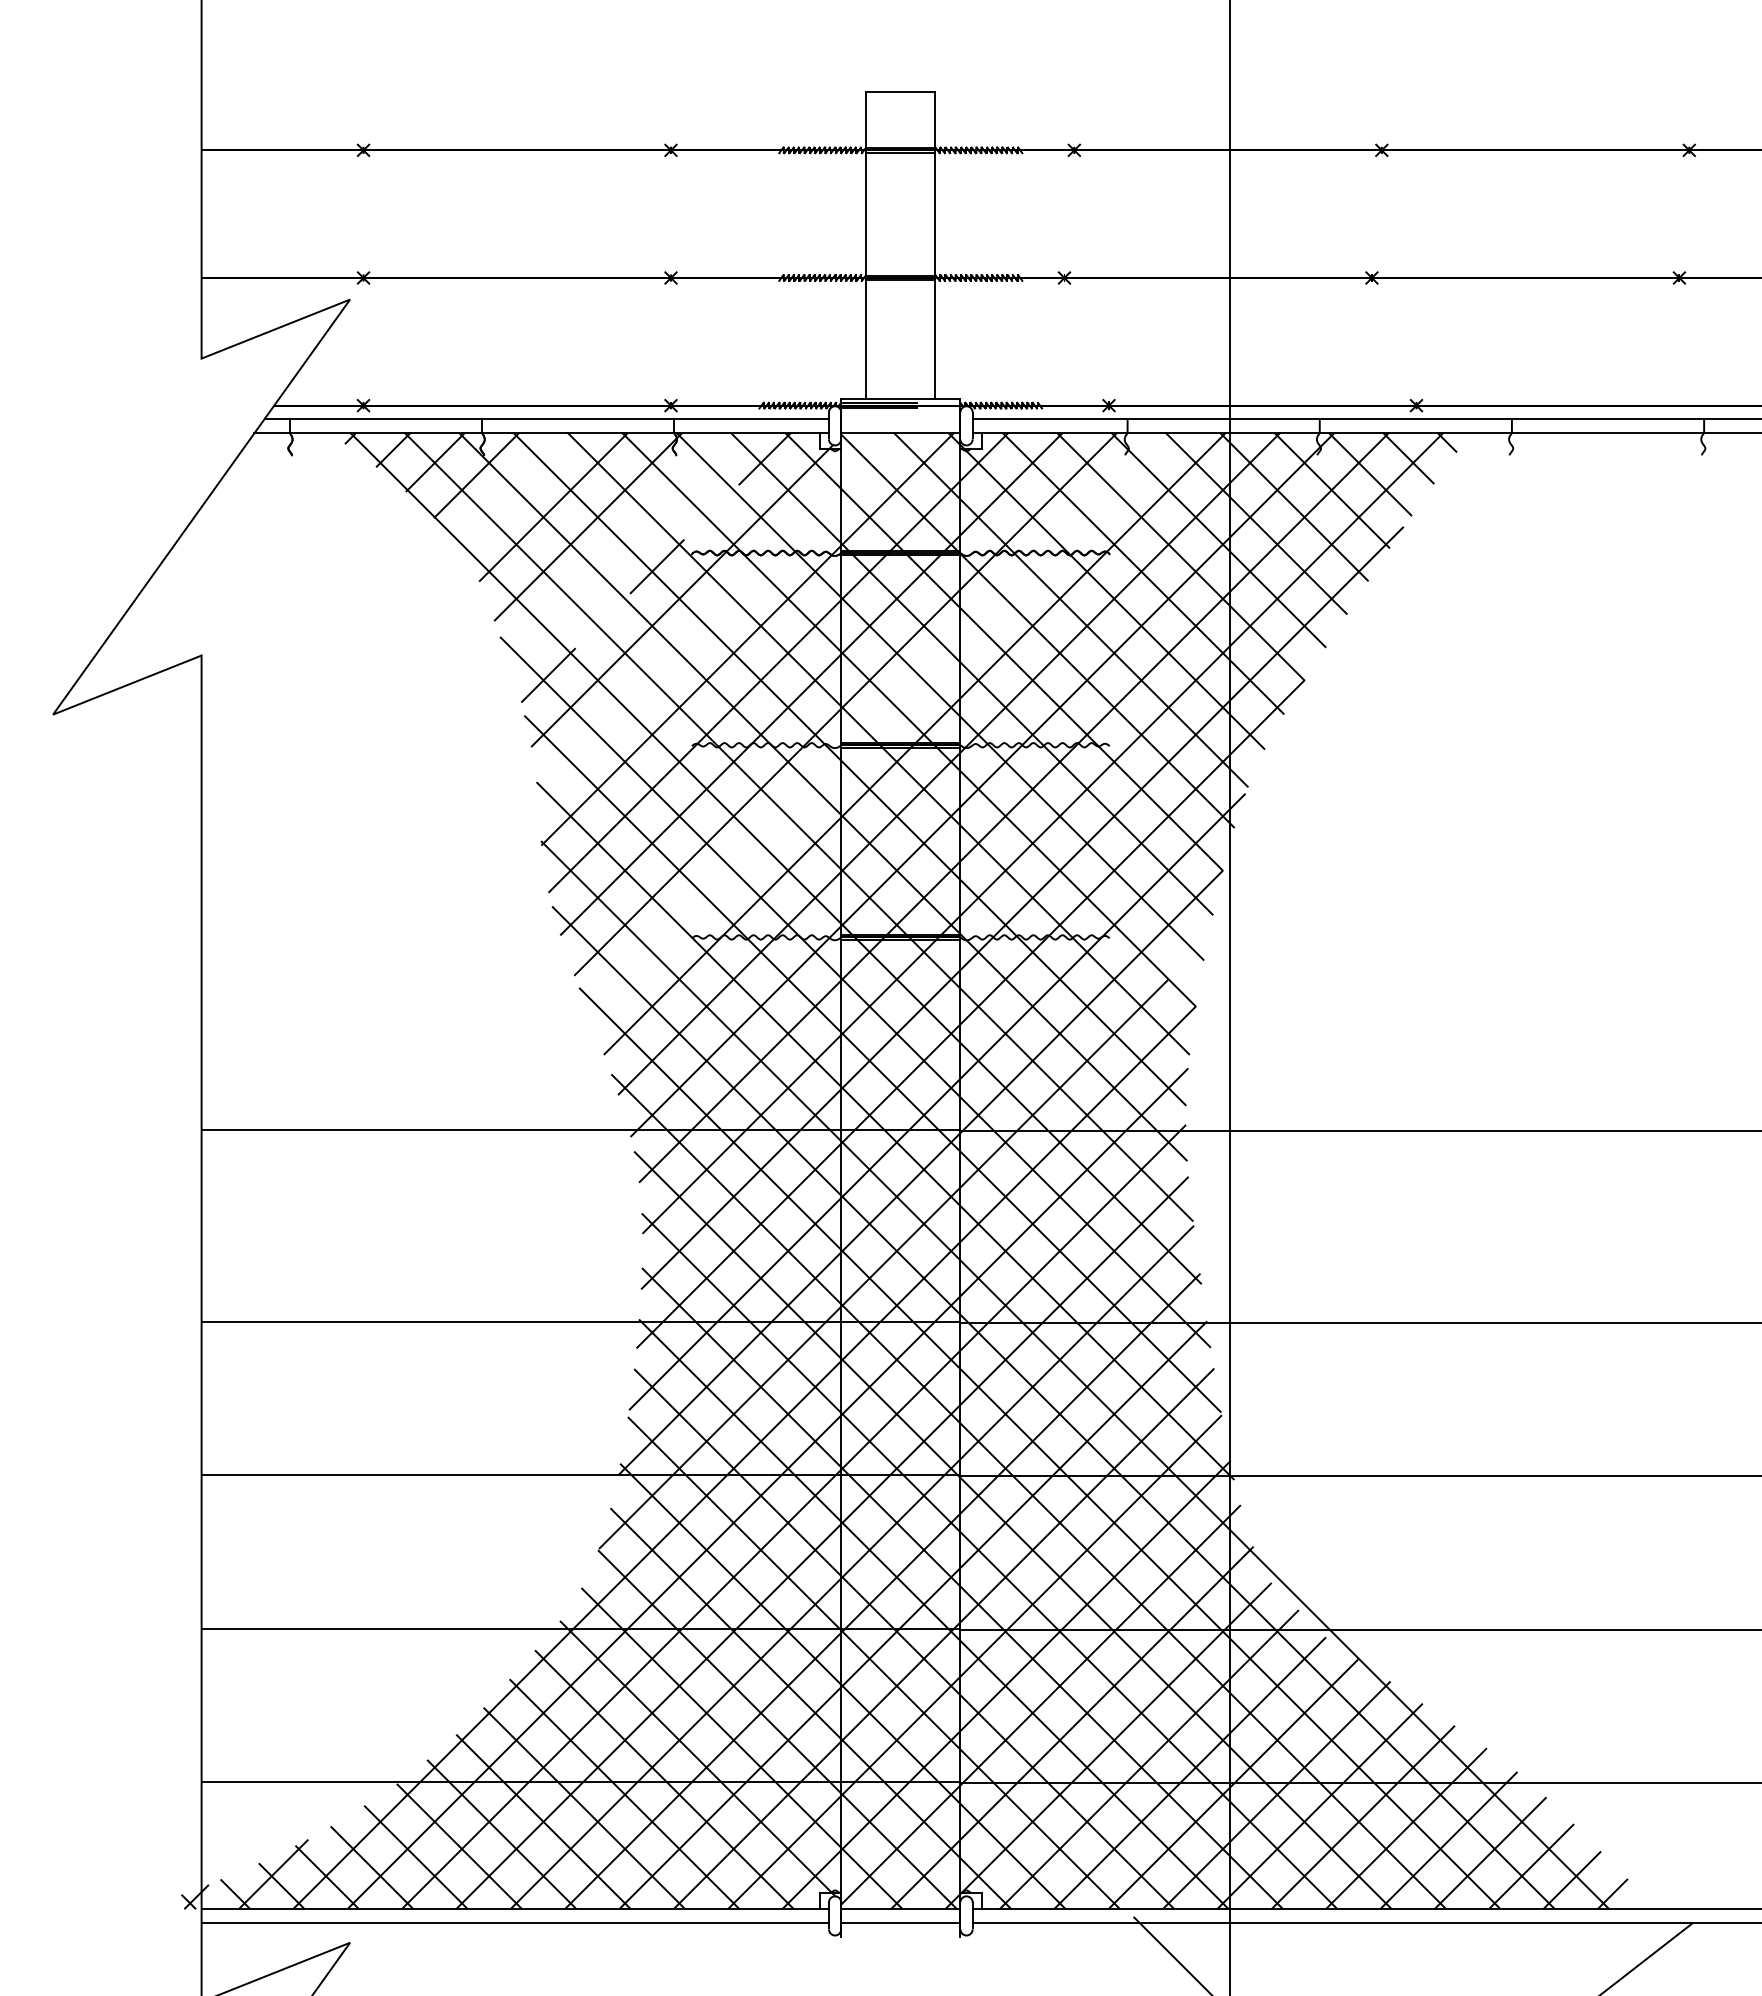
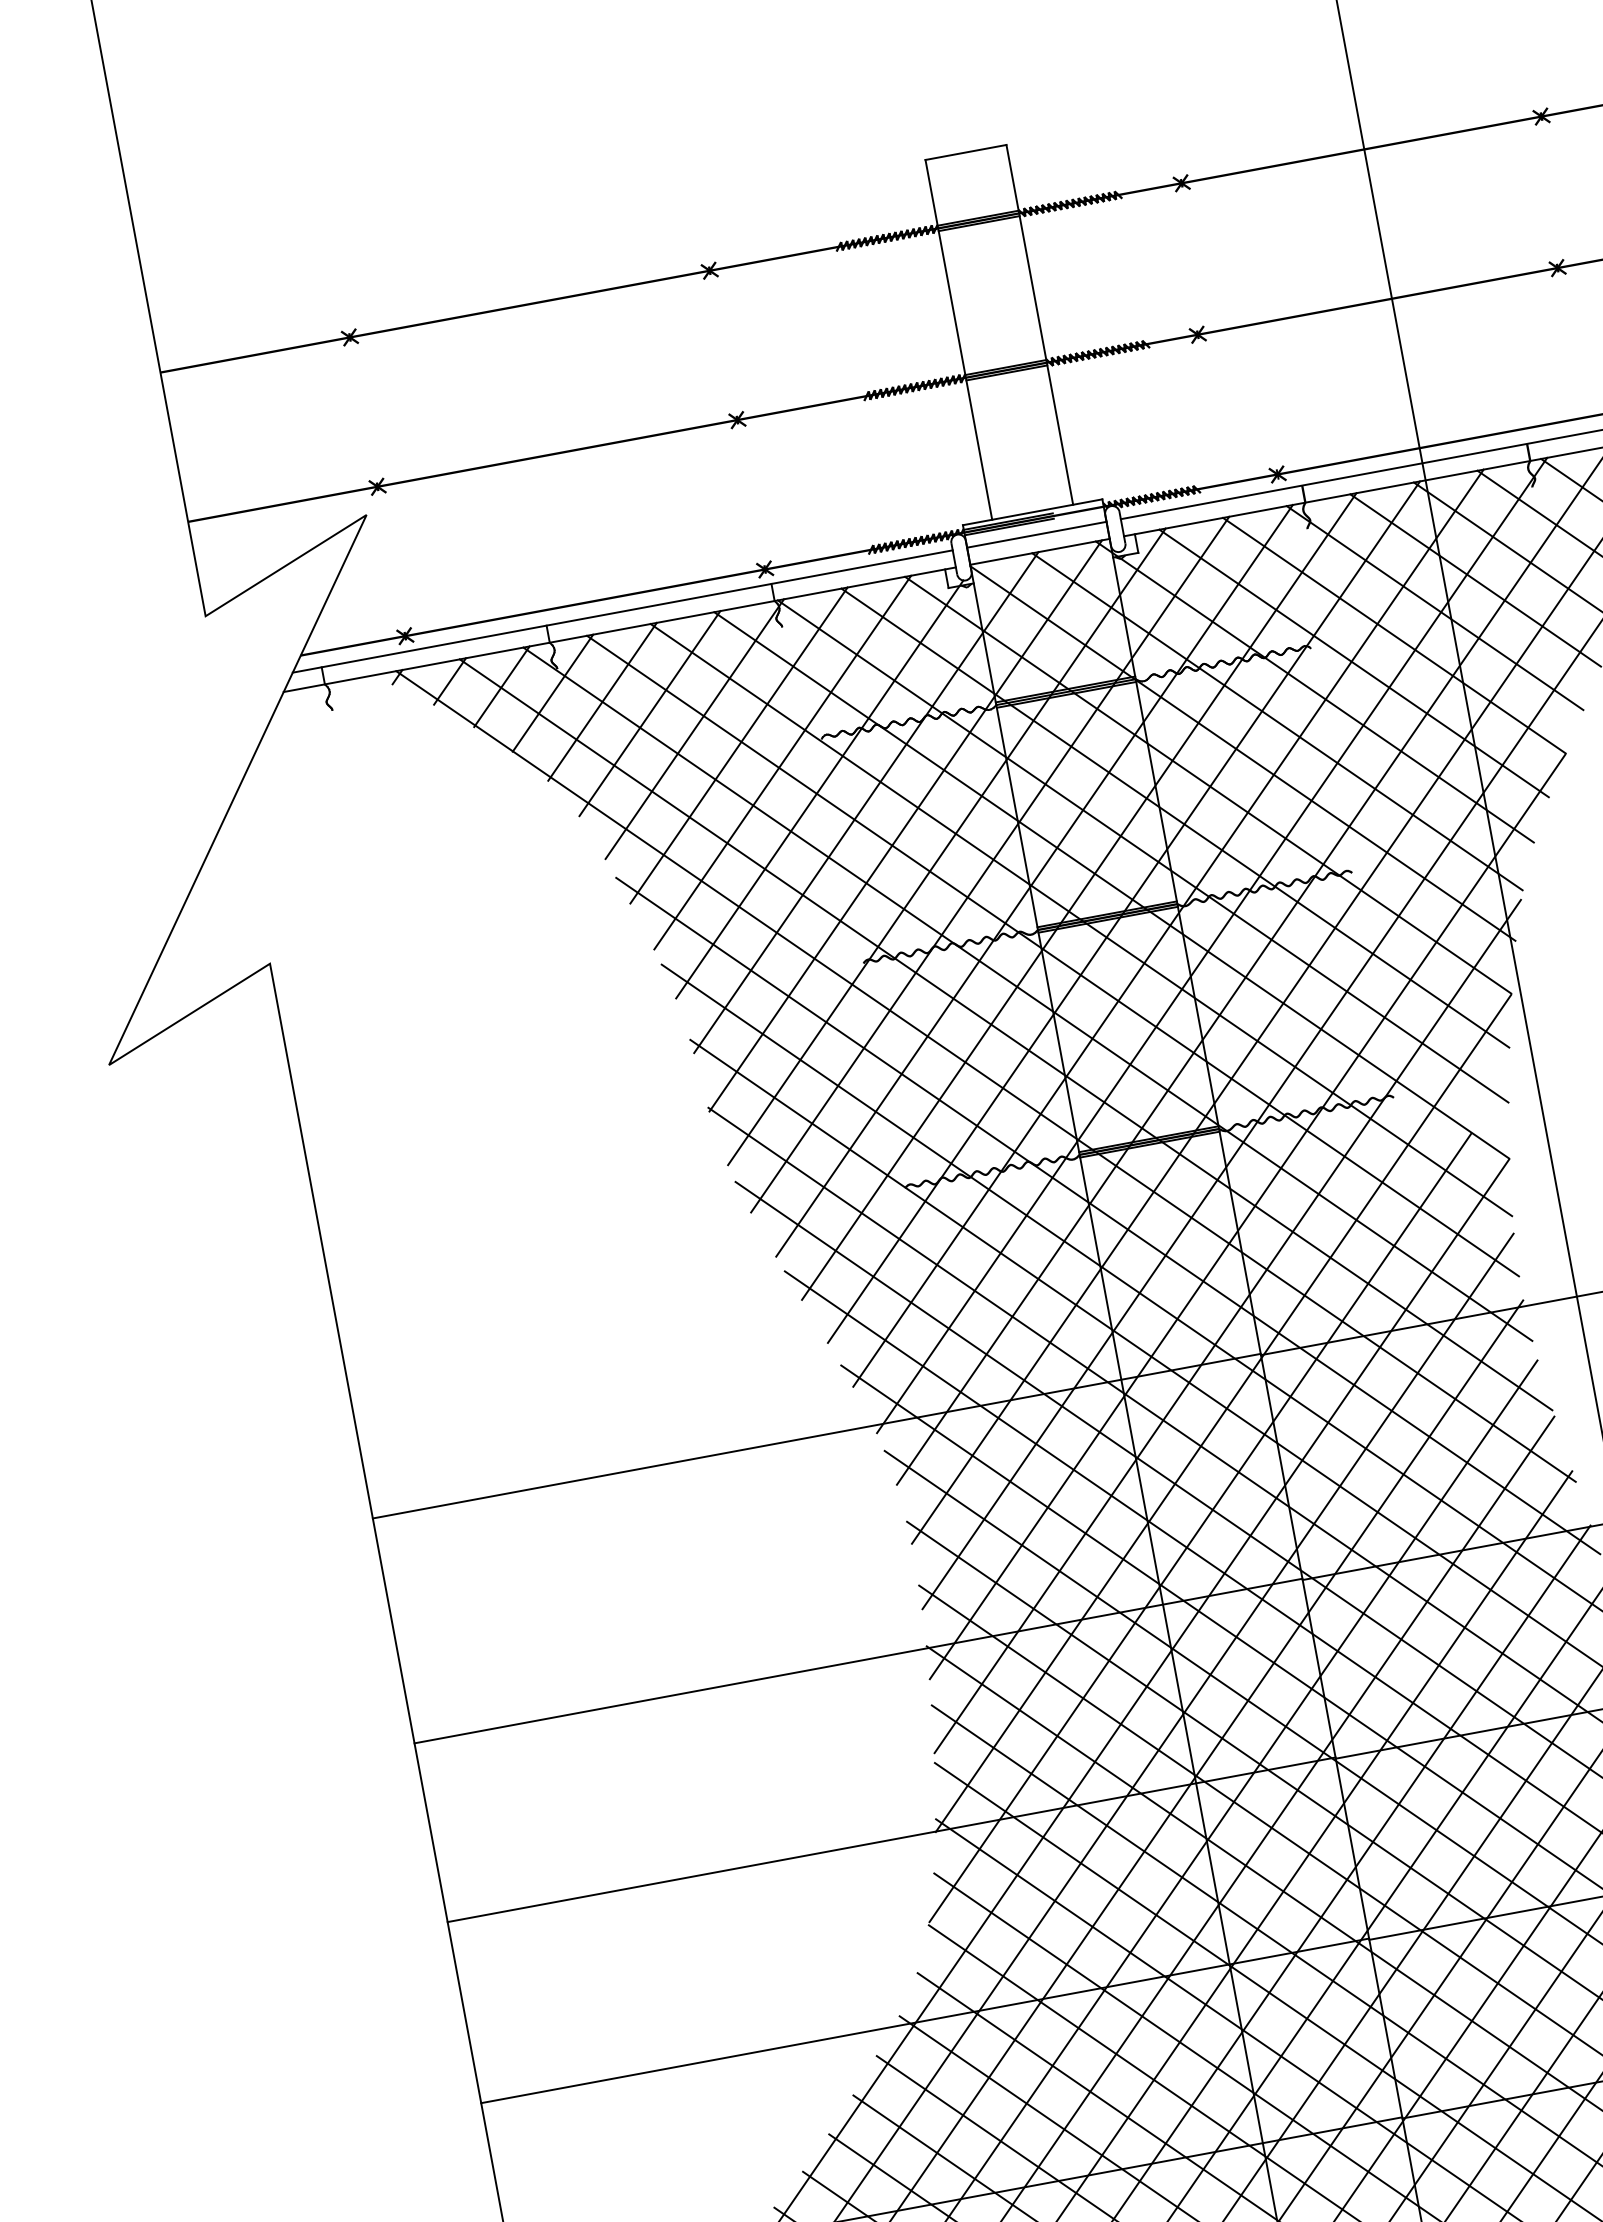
line: (900, 418) -> (1036, 534), added
line: (516, 490) -> (602, 702), added
line: (622, 547) -> (739, 746), added
line: (656, 567) -> (783, 762), dashed -> solid
line: (718, 613) -> (865, 802), added
line: (880, 723) -> (1079, 895), added

